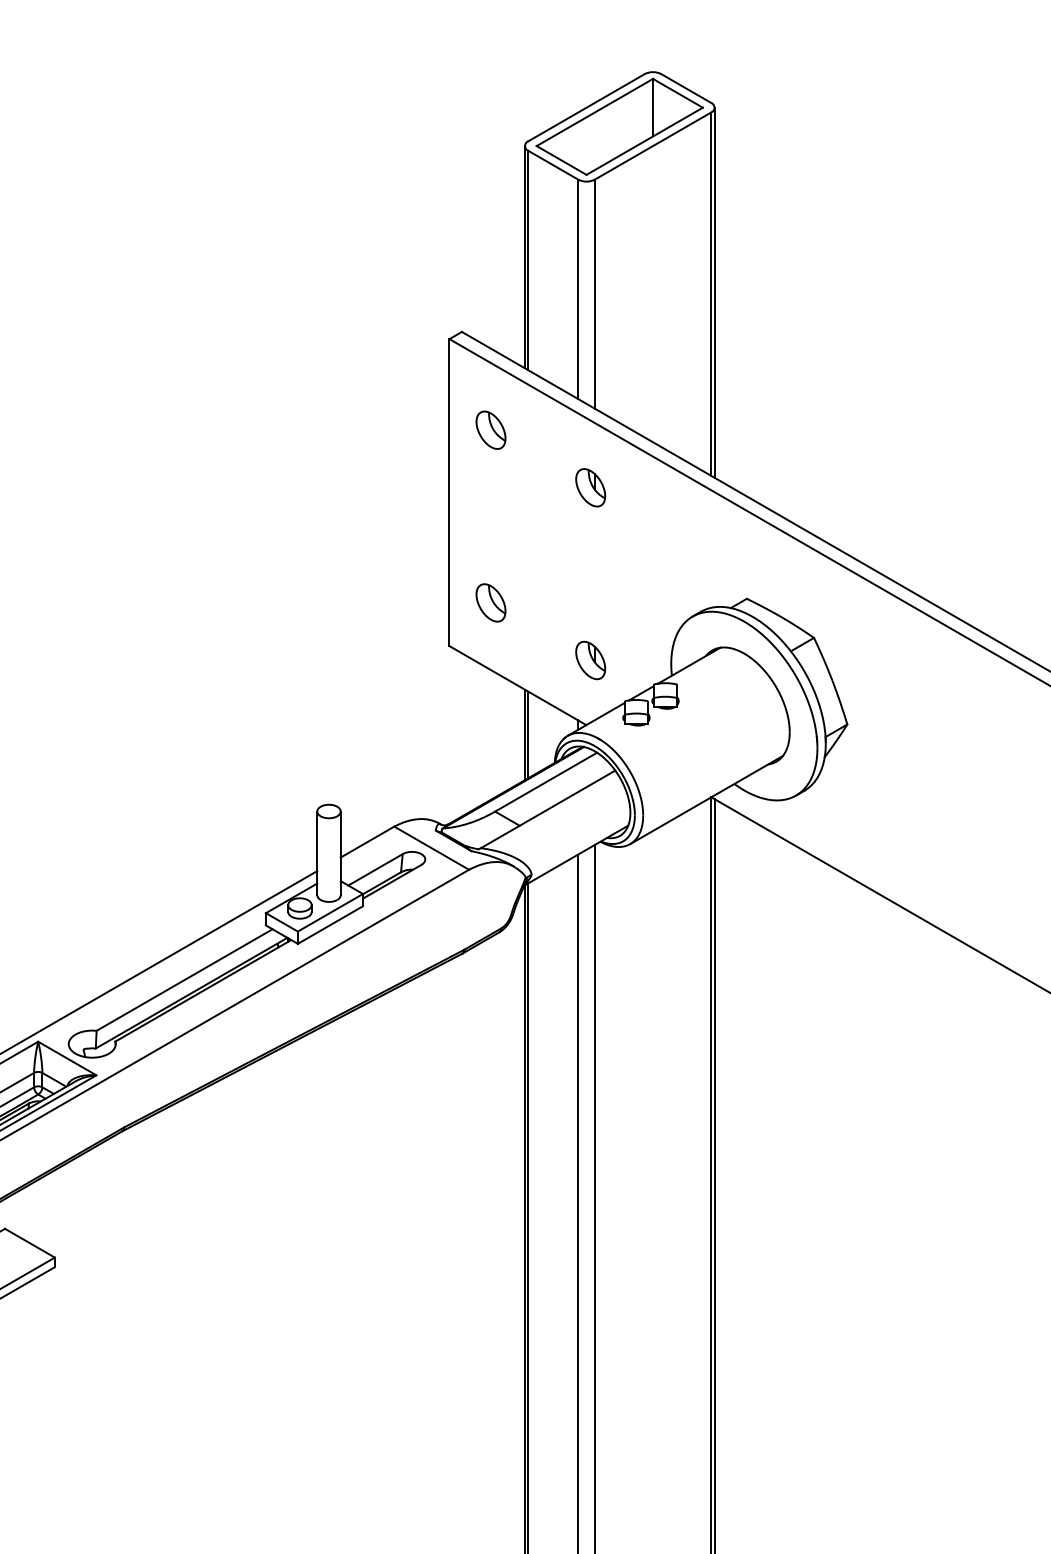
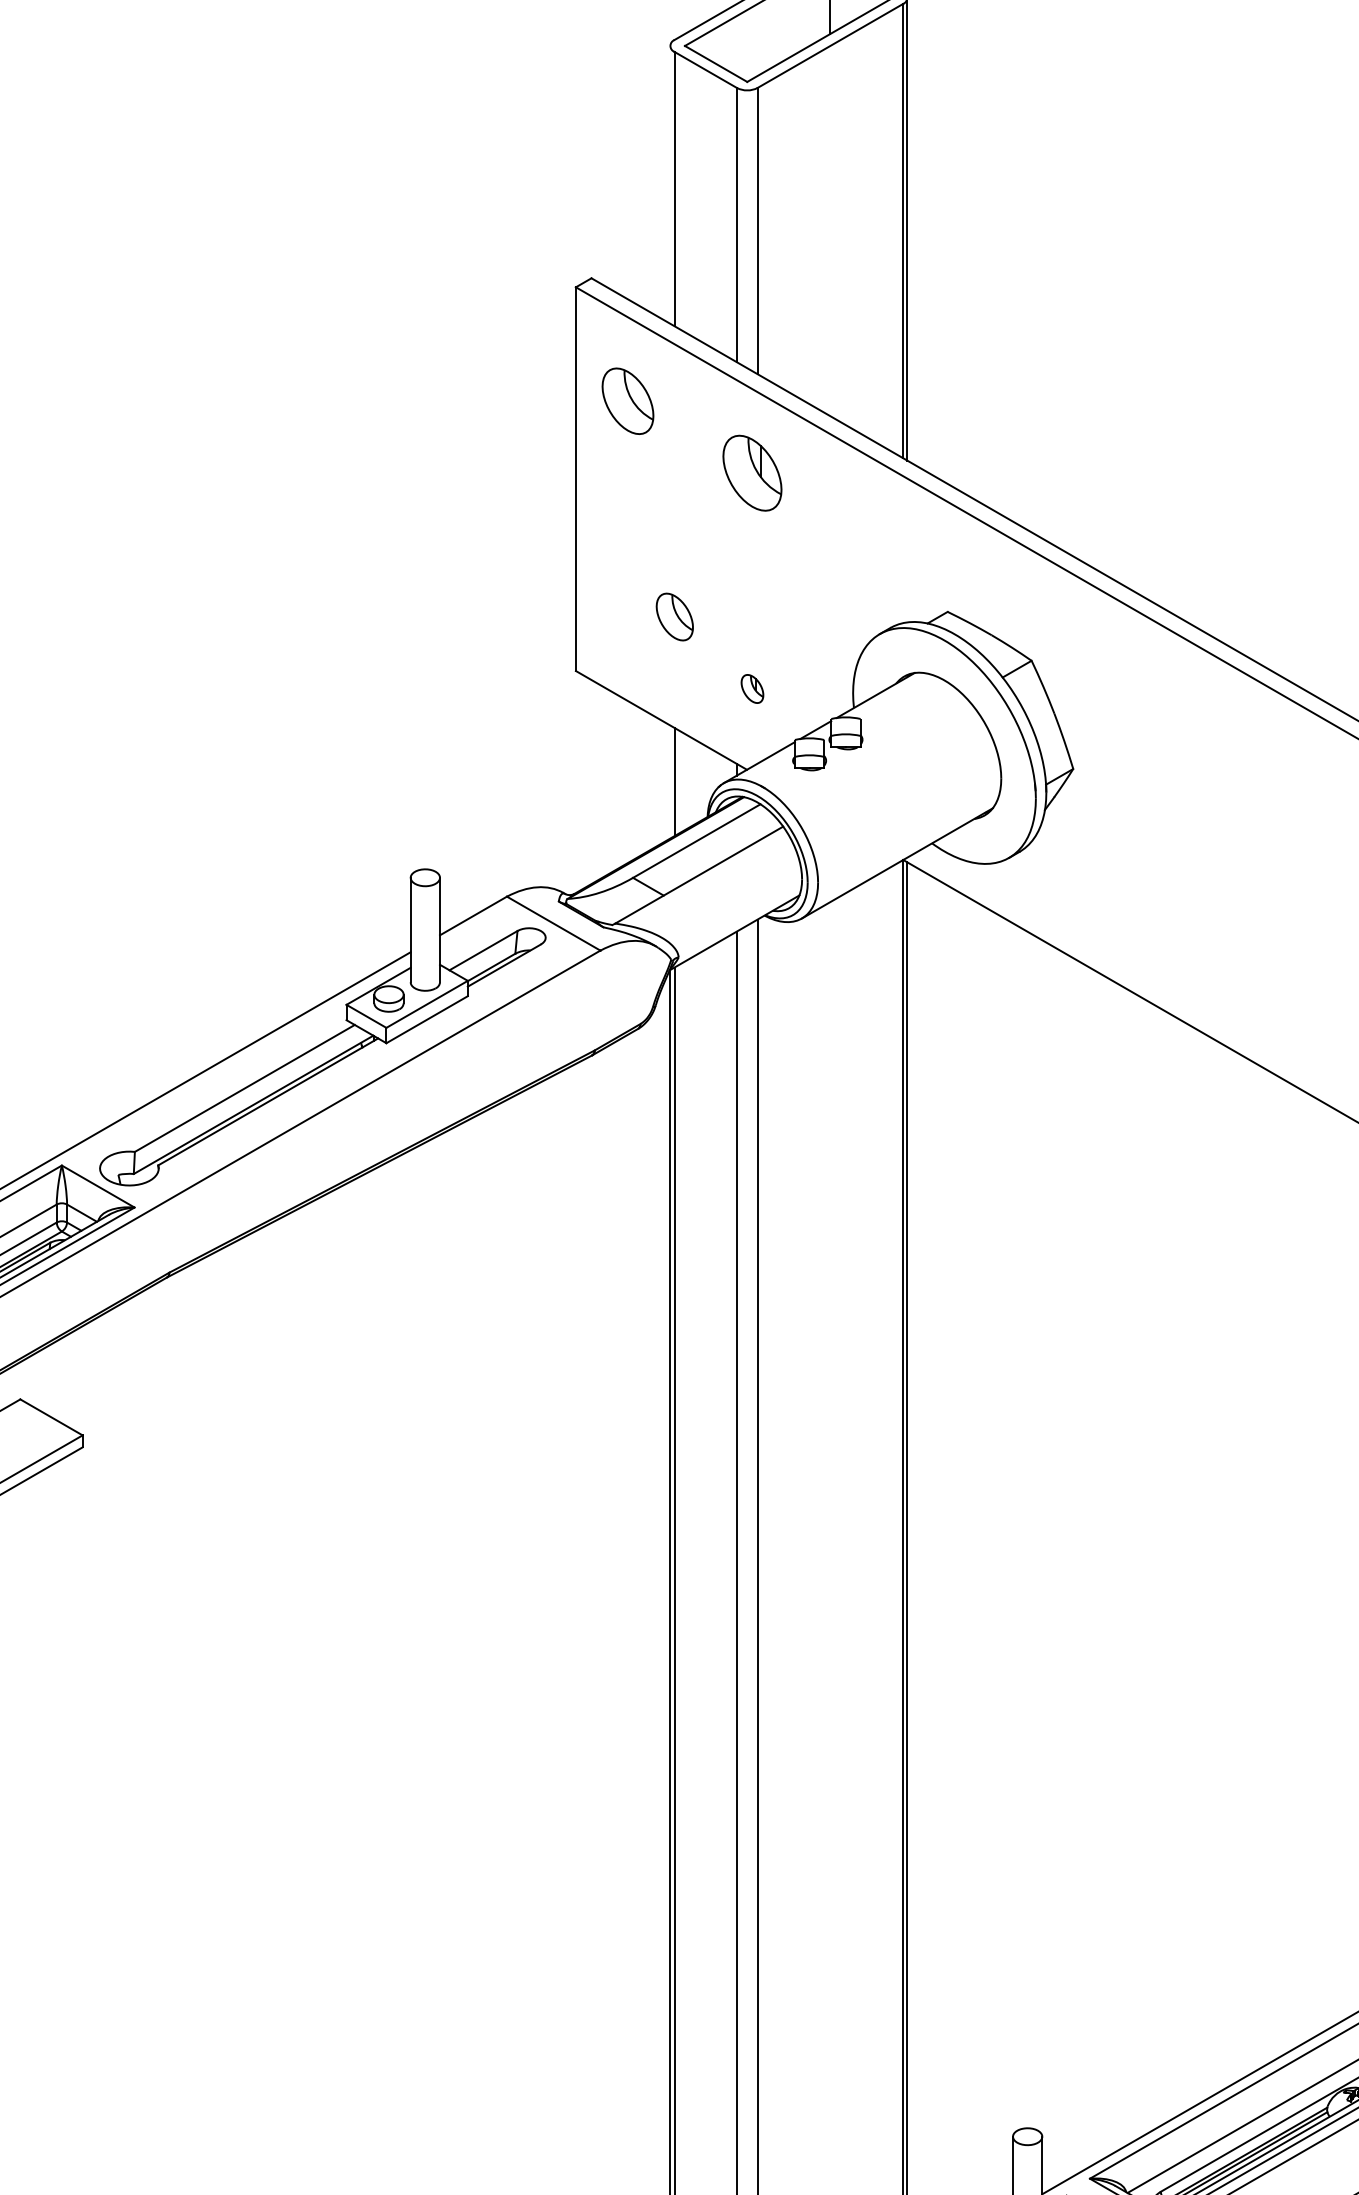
line: (525, 256) -> (670, 184), removed
part: (490, 429) -> (627, 400), size x1.4
part: (590, 487) -> (752, 472), size x1.6
part: (490, 602) -> (674, 616), moved
part: (590, 660) -> (752, 688), size x0.6
line: (525, 734) -> (670, 781), removed

